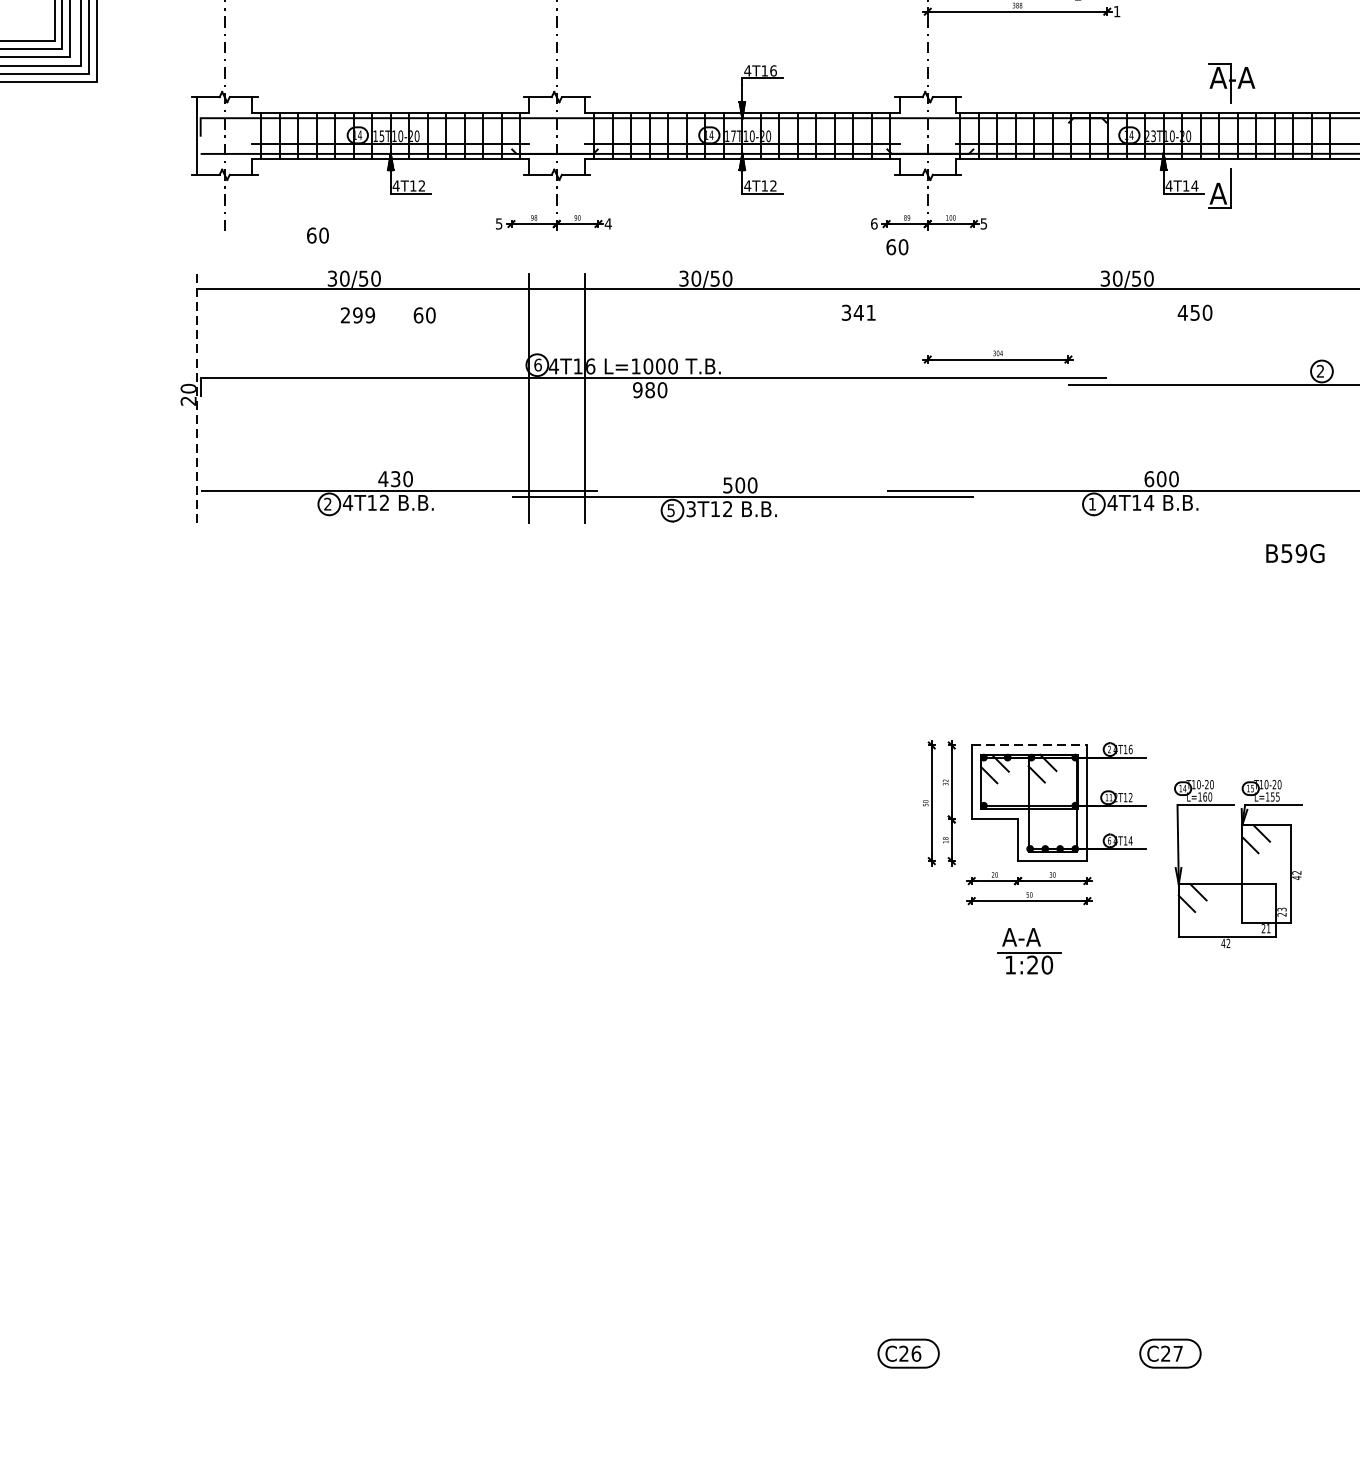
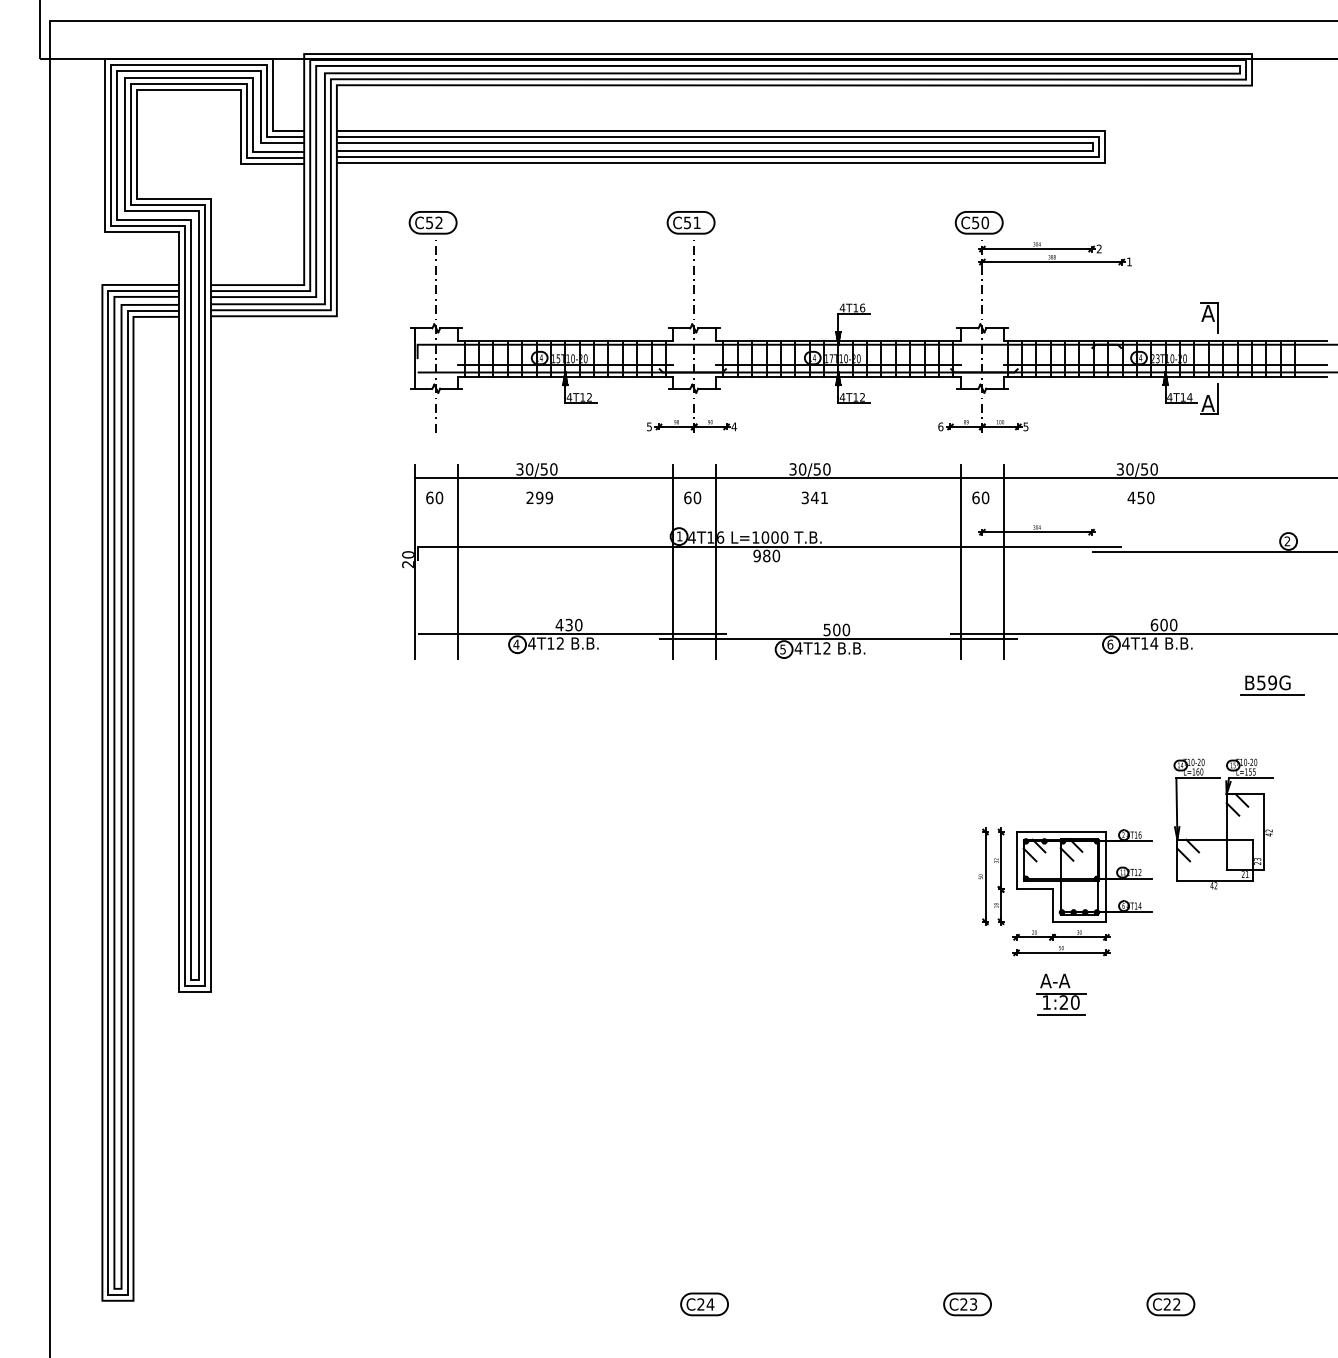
text: (1242, 77) -> (1226, 313), A-A -> A
text: (317, 235) -> (434, 497), moved
text: (896, 246) -> (980, 497), moved
text: (858, 312) -> (814, 497), moved
text: (1194, 312) -> (1140, 497), moved
text: (424, 314) -> (692, 497), moved
text: (537, 365) -> (679, 536), 6 -> 1
line: (196, 398) -> (414, 562), dashed -> solid
line: (252, 398) -> (457, 562), added
line: (899, 398) -> (960, 562), added
line: (954, 398) -> (1003, 562), added
text: (327, 504) -> (516, 644), 2 -> 4
text: (1092, 504) -> (1110, 644), 1 -> 6
text: (691, 509) -> (798, 648), 3T12 -> 4T12
line: (1299, 569) -> (1271, 695), added
line: (1029, 744) -> (1061, 831), dashed -> solid
part: (1238, 863) -> (1223, 823), moved
line: (1029, 981) -> (1061, 1015), added
part: (569, 1353) -> (704, 1304), added
text: (916, 1353) -> (973, 1304), C26 -> C23
text: (1177, 1353) -> (1176, 1304), C27 -> C22

